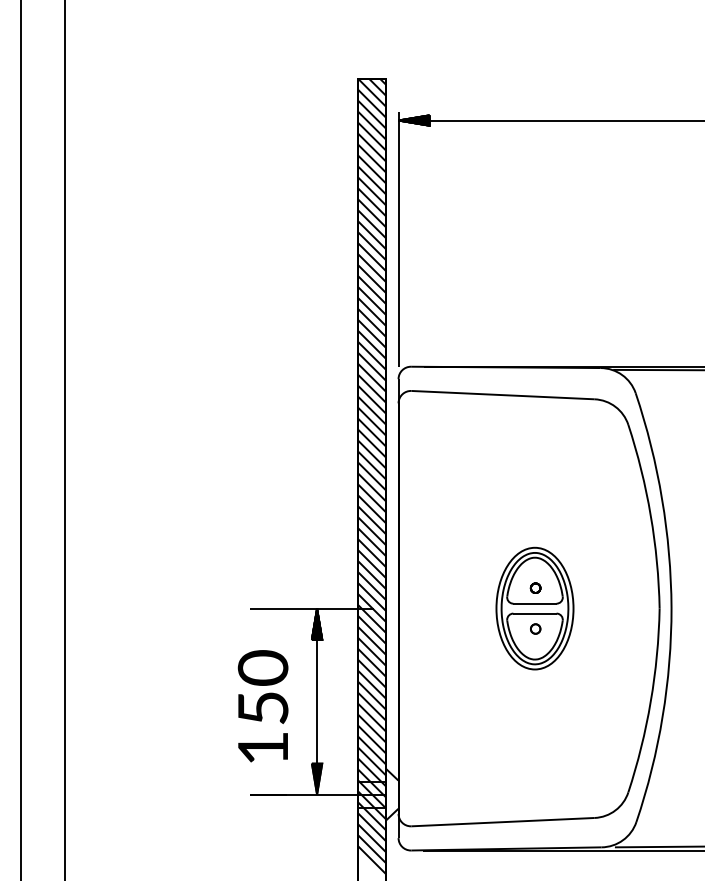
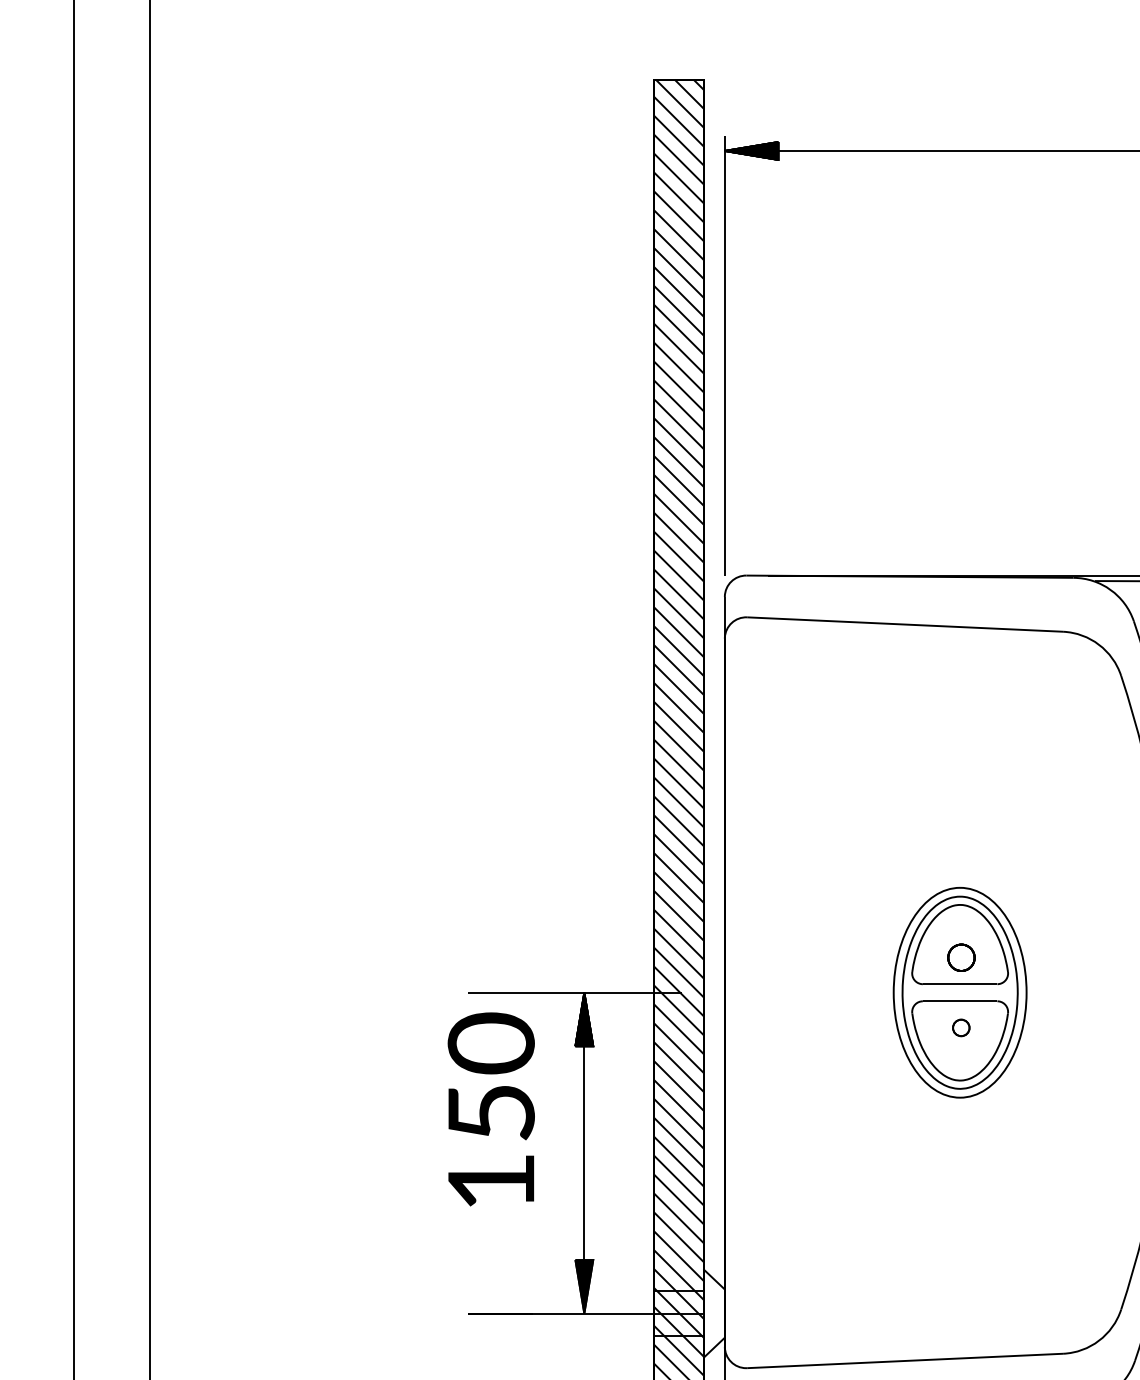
part: (535, 587) -> (961, 956), size x1.6
text: (262, 706) -> (490, 1109), moved

